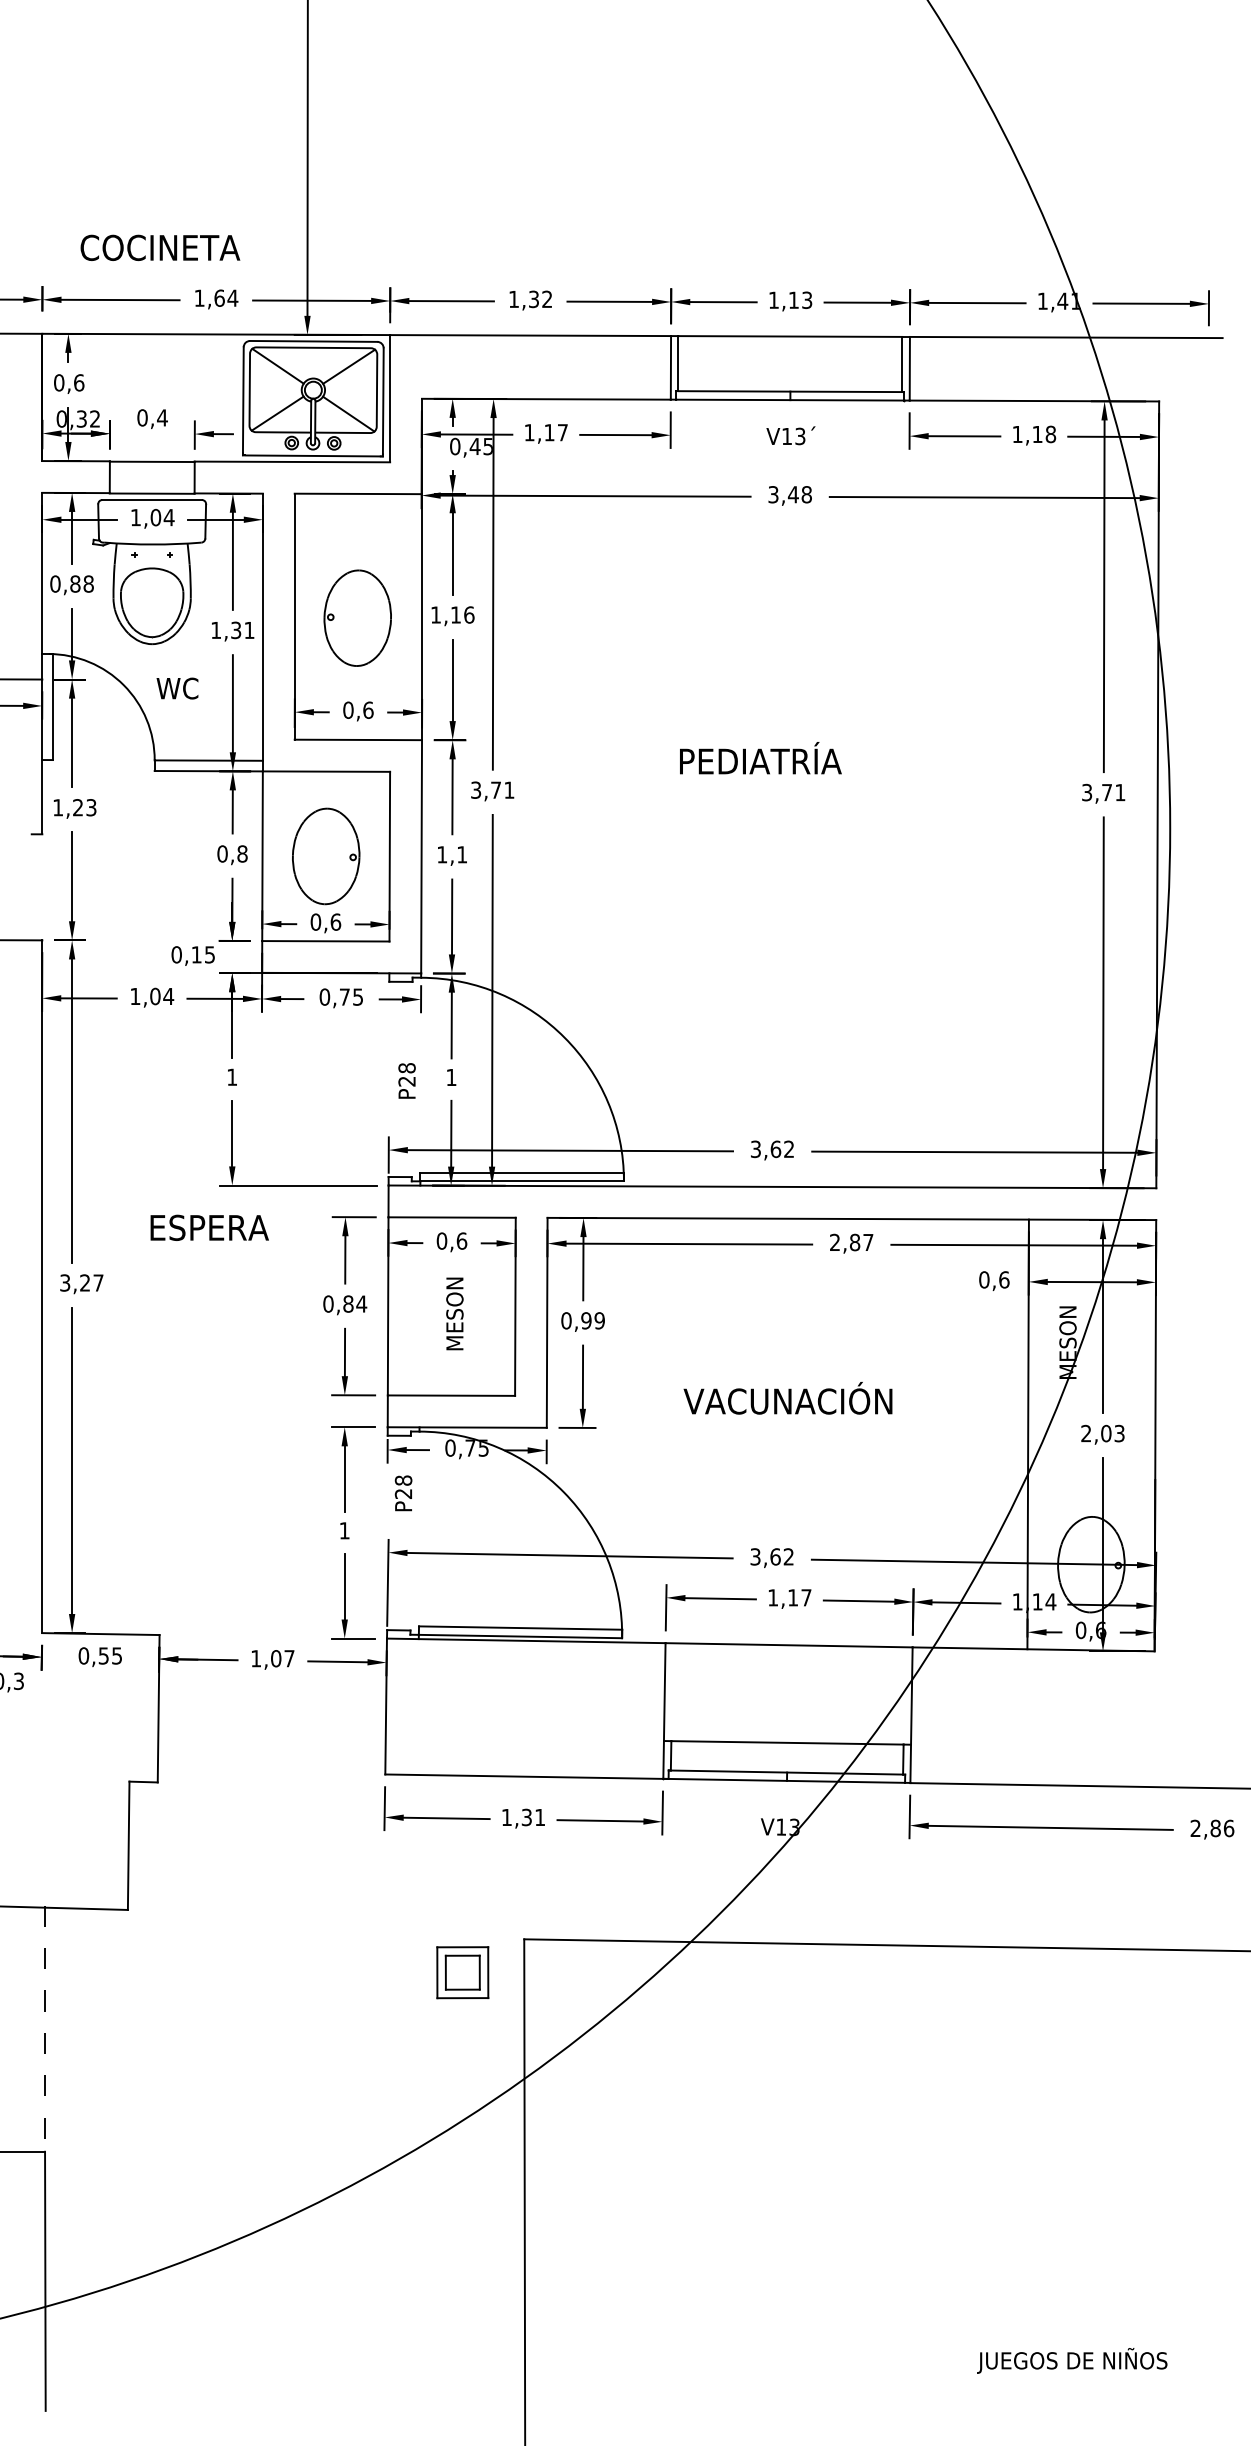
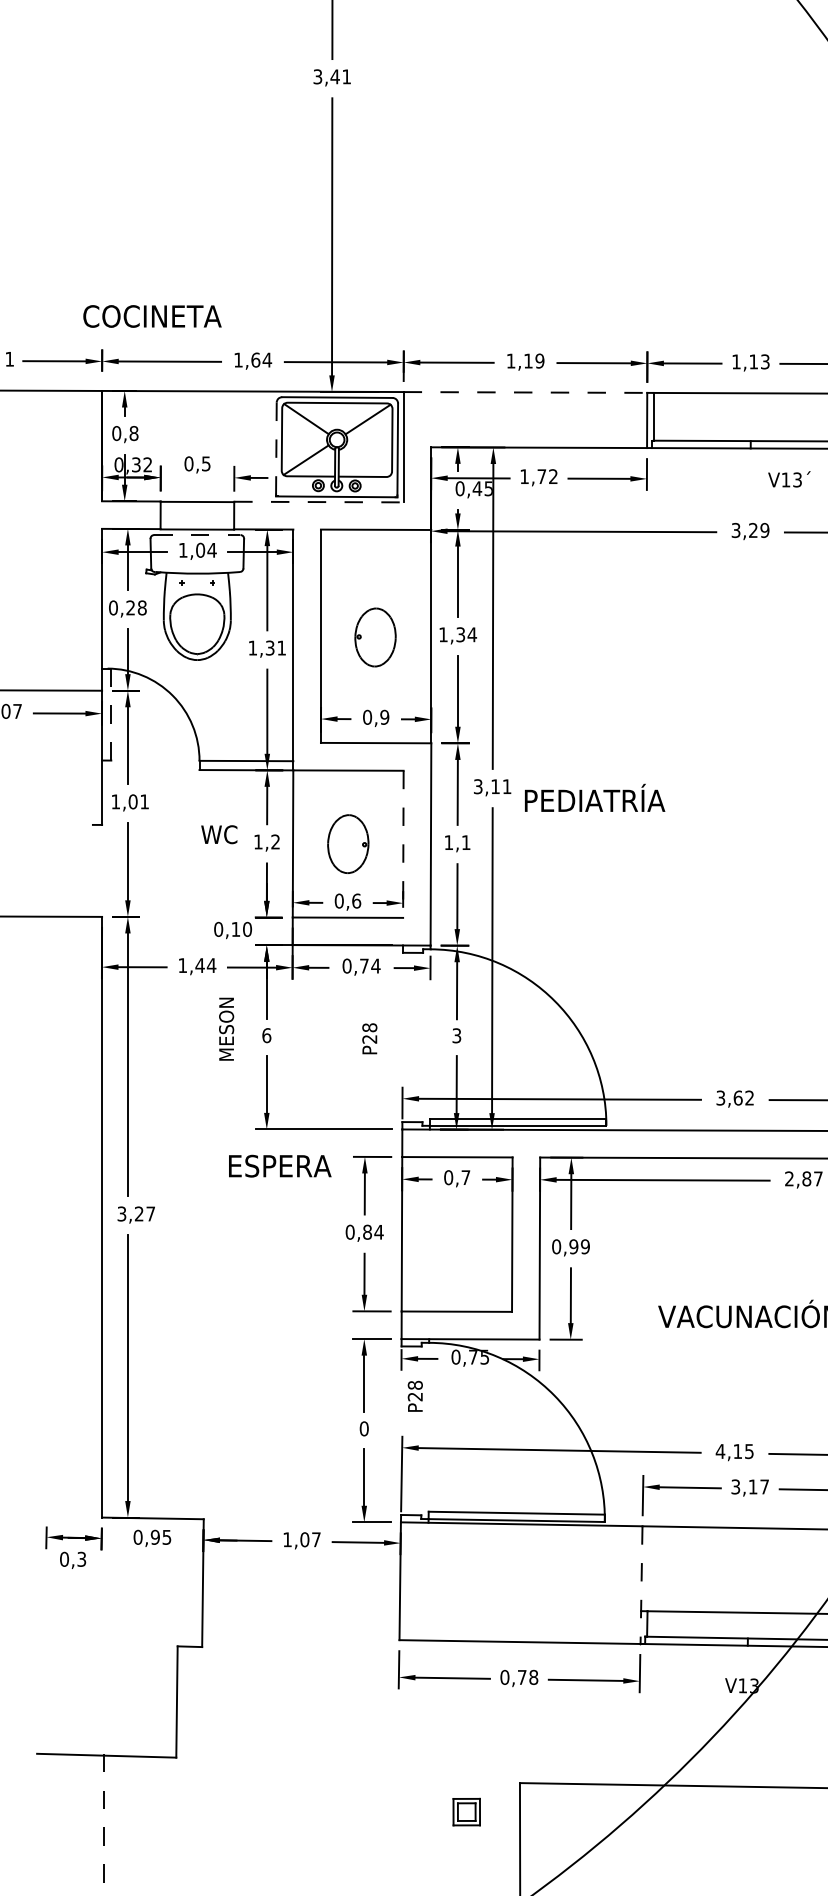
text: (160, 247) -> (152, 316), moved
text: (540, 299) -> (534, 361), 1,32 -> 1,19
line: (531, 335) -> (526, 392), solid -> dashed
text: (79, 382) -> (134, 433), 0,6 -> 0,8
line: (243, 399) -> (276, 447), solid -> dashed
line: (348, 413) -> (367, 460), removed
text: (162, 417) -> (206, 463), 0,4 -> 0,5
text: (555, 432) -> (547, 476), 1,17 -> 1,72
text: (790, 435) -> (788, 479), moved
line: (292, 461) -> (319, 501), solid -> dashed
text: (799, 494) -> (758, 530), 3,48 -> 3,29
line: (152, 500) -> (197, 535), solid -> dashed
text: (75, 583) -> (130, 607), 0,88 -> 0,28
text: (462, 614) -> (466, 634), 1,16 -> 1,34
part: (357, 617) -> (375, 636), size x0.7
text: (177, 688) -> (219, 834), moved
line: (52, 707) -> (110, 714), solid -> dashed
text: (368, 709) -> (384, 716), 0,6 -> 0,9
text: (760, 758) -> (594, 798), moved
text: (495, 789) -> (495, 786), 3,71 -> 3,11
text: (84, 807) -> (138, 801), 1,23 -> 1,01
text: (232, 853) -> (266, 841), 0,8 -> 1,2
part: (326, 856) -> (348, 844), size x0.7
line: (389, 856) -> (403, 844), solid -> dashed
text: (209, 954) -> (247, 929), 0,15 -> 0,10
text: (154, 996) -> (199, 965), 1,04 -> 1,44
text: (357, 996) -> (375, 965), 0,75 -> 0,74
text: (232, 1076) -> (266, 1034), 1 -> 6
text: (451, 1077) -> (456, 1035), 1 -> 3
text: (406, 1080) -> (369, 1038), moved
text: (209, 1227) -> (279, 1165), moved
text: (461, 1240) -> (465, 1177), 0,6 -> 0,7
text: (454, 1313) -> (226, 1028), moved
text: (344, 1530) -> (364, 1428), 1 -> 0
text: (771, 1556) -> (734, 1451), 3,62 -> 4,15
text: (773, 1597) -> (736, 1486), 1,17 -> 3,17
text: (103, 1655) -> (155, 1536), 0,55 -> 0,95
line: (664, 1711) -> (641, 1585), solid -> dashed
text: (523, 1817) -> (519, 1677), 1,31 -> 0,78
part: (462, 1972) -> (466, 1811), size x0.6

